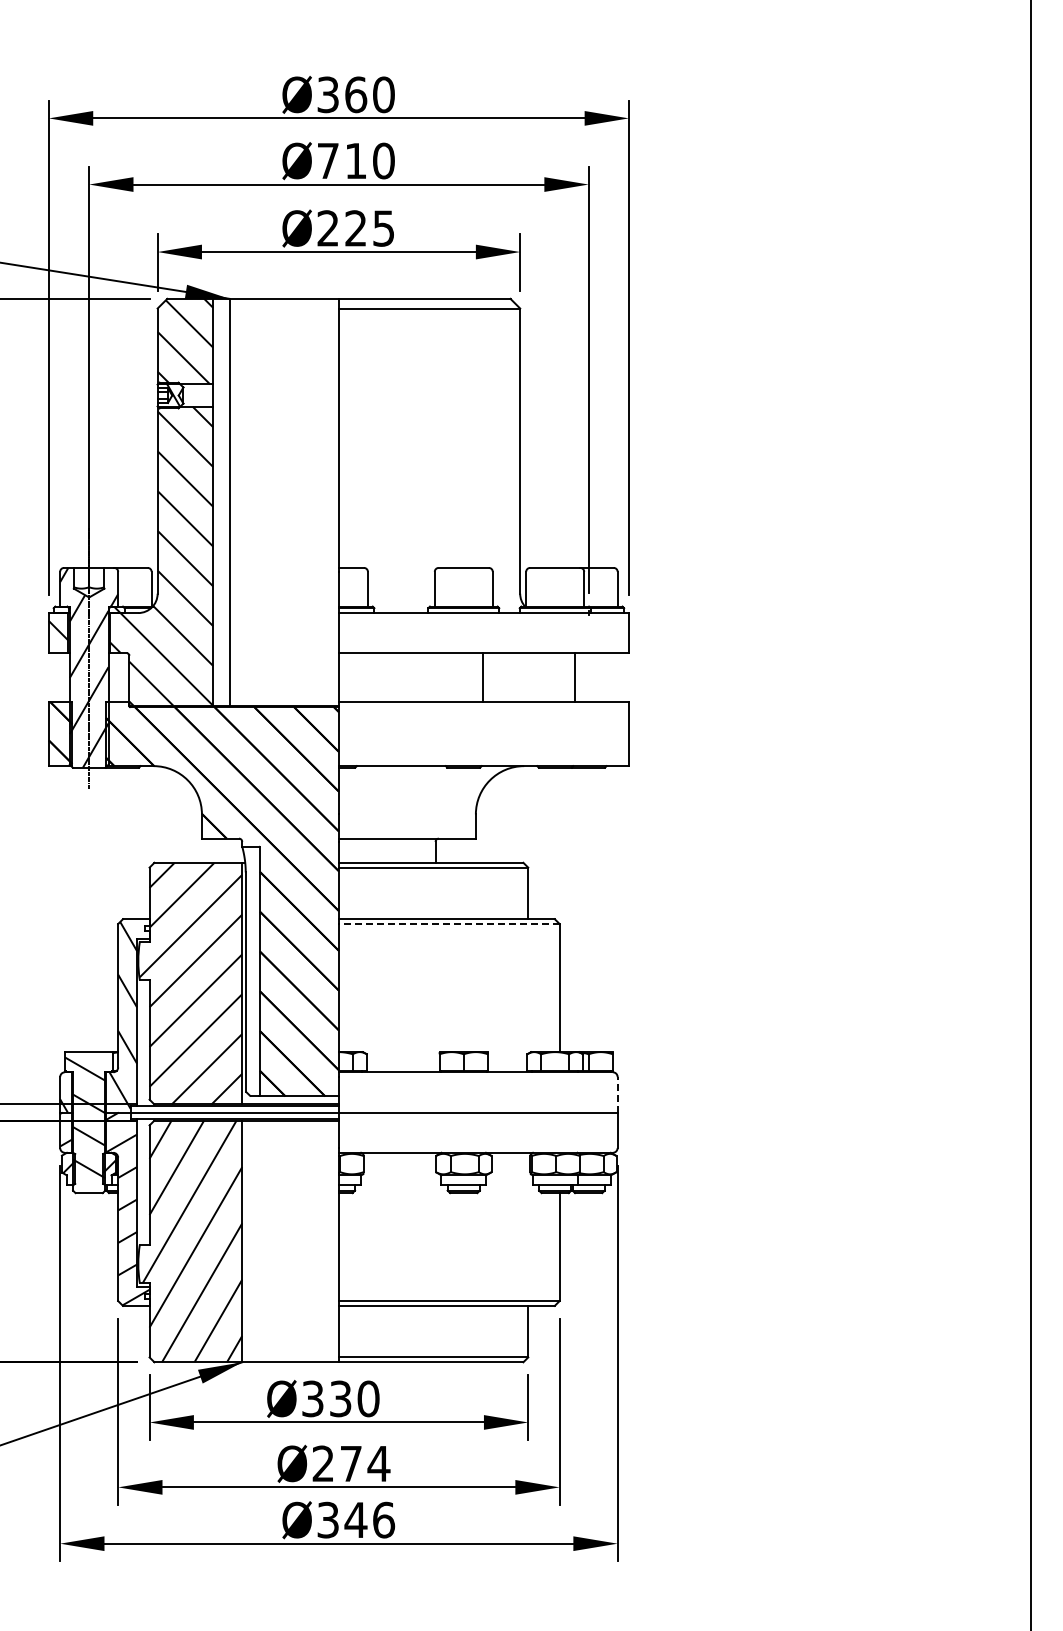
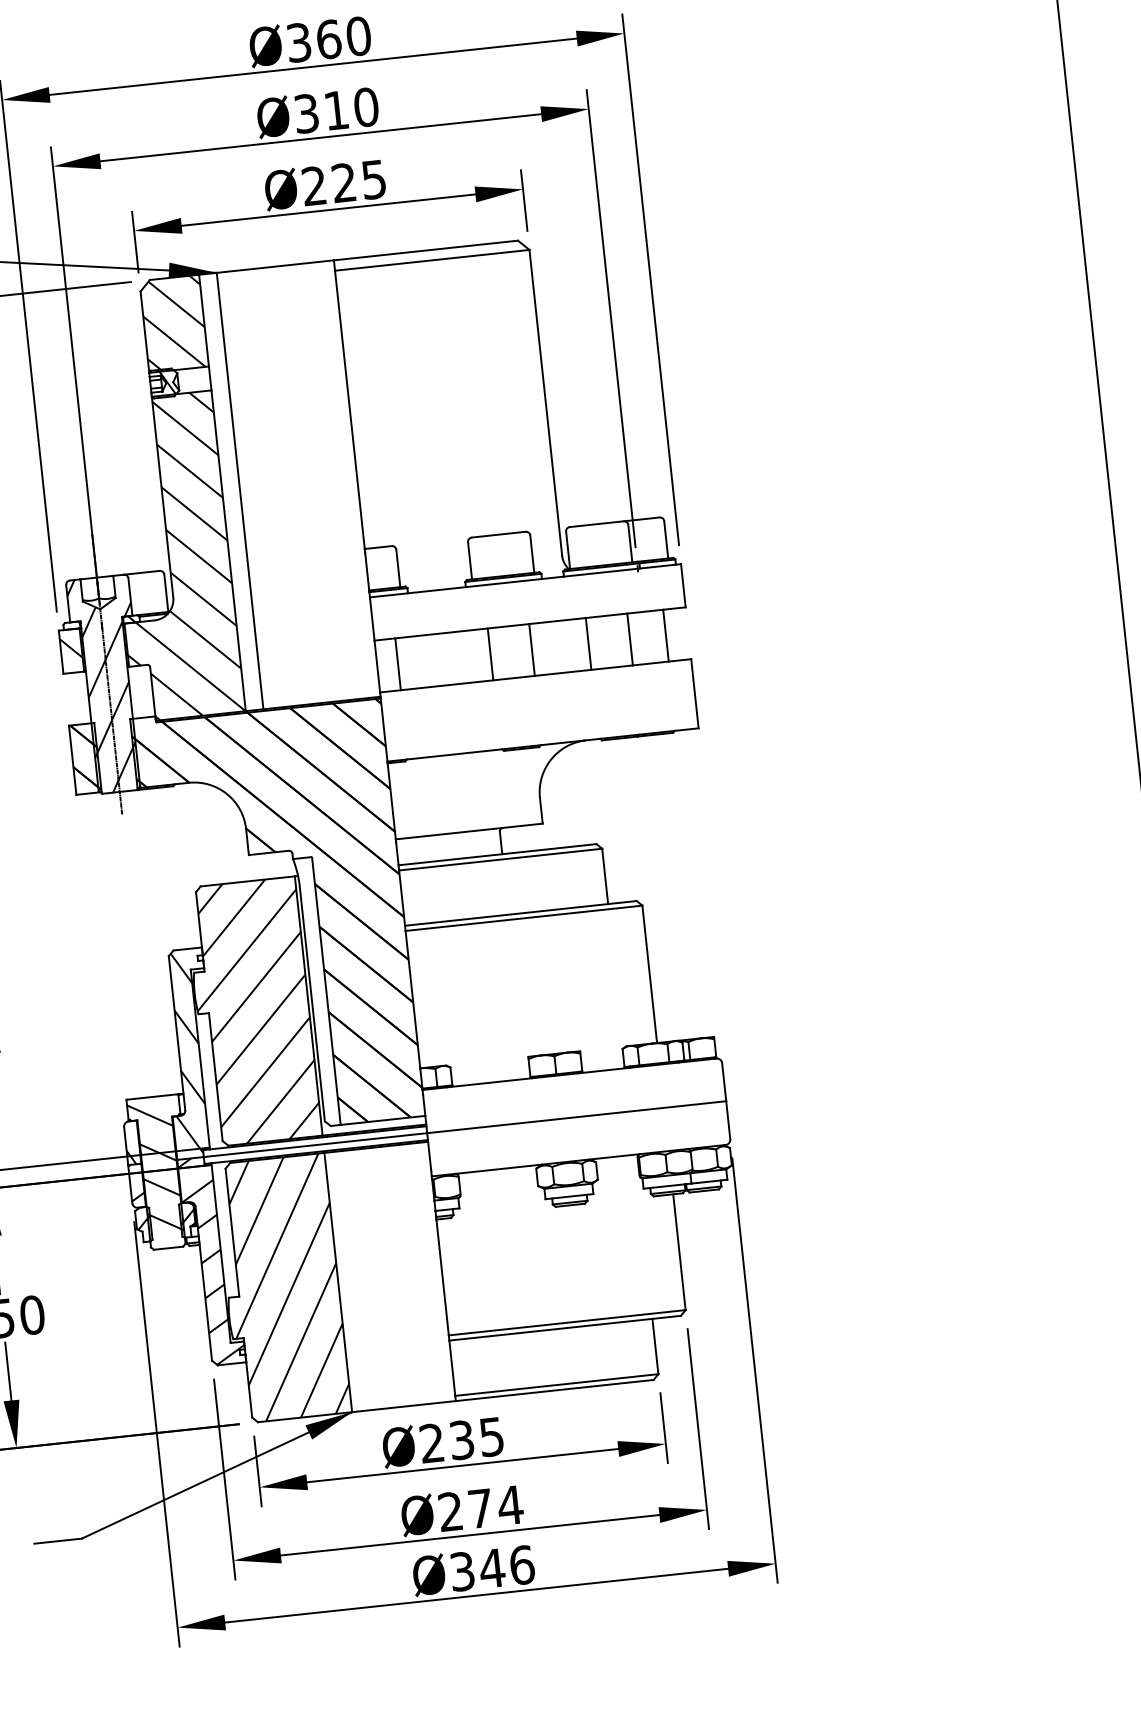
text: (327, 160) -> (305, 113), Ø710 -> Ø310
line: (358, 677) -> (398, 664), added
line: (444, 677) -> (490, 654), added
line: (535, 677) -> (588, 643), added
line: (608, 677) -> (666, 635), added
line: (448, 924) -> (523, 918), dashed -> solid
line: (617, 1094) -> (723, 1081), dashed -> solid
text: (340, 1398) -> (461, 1439), Ø330 -> Ø235

